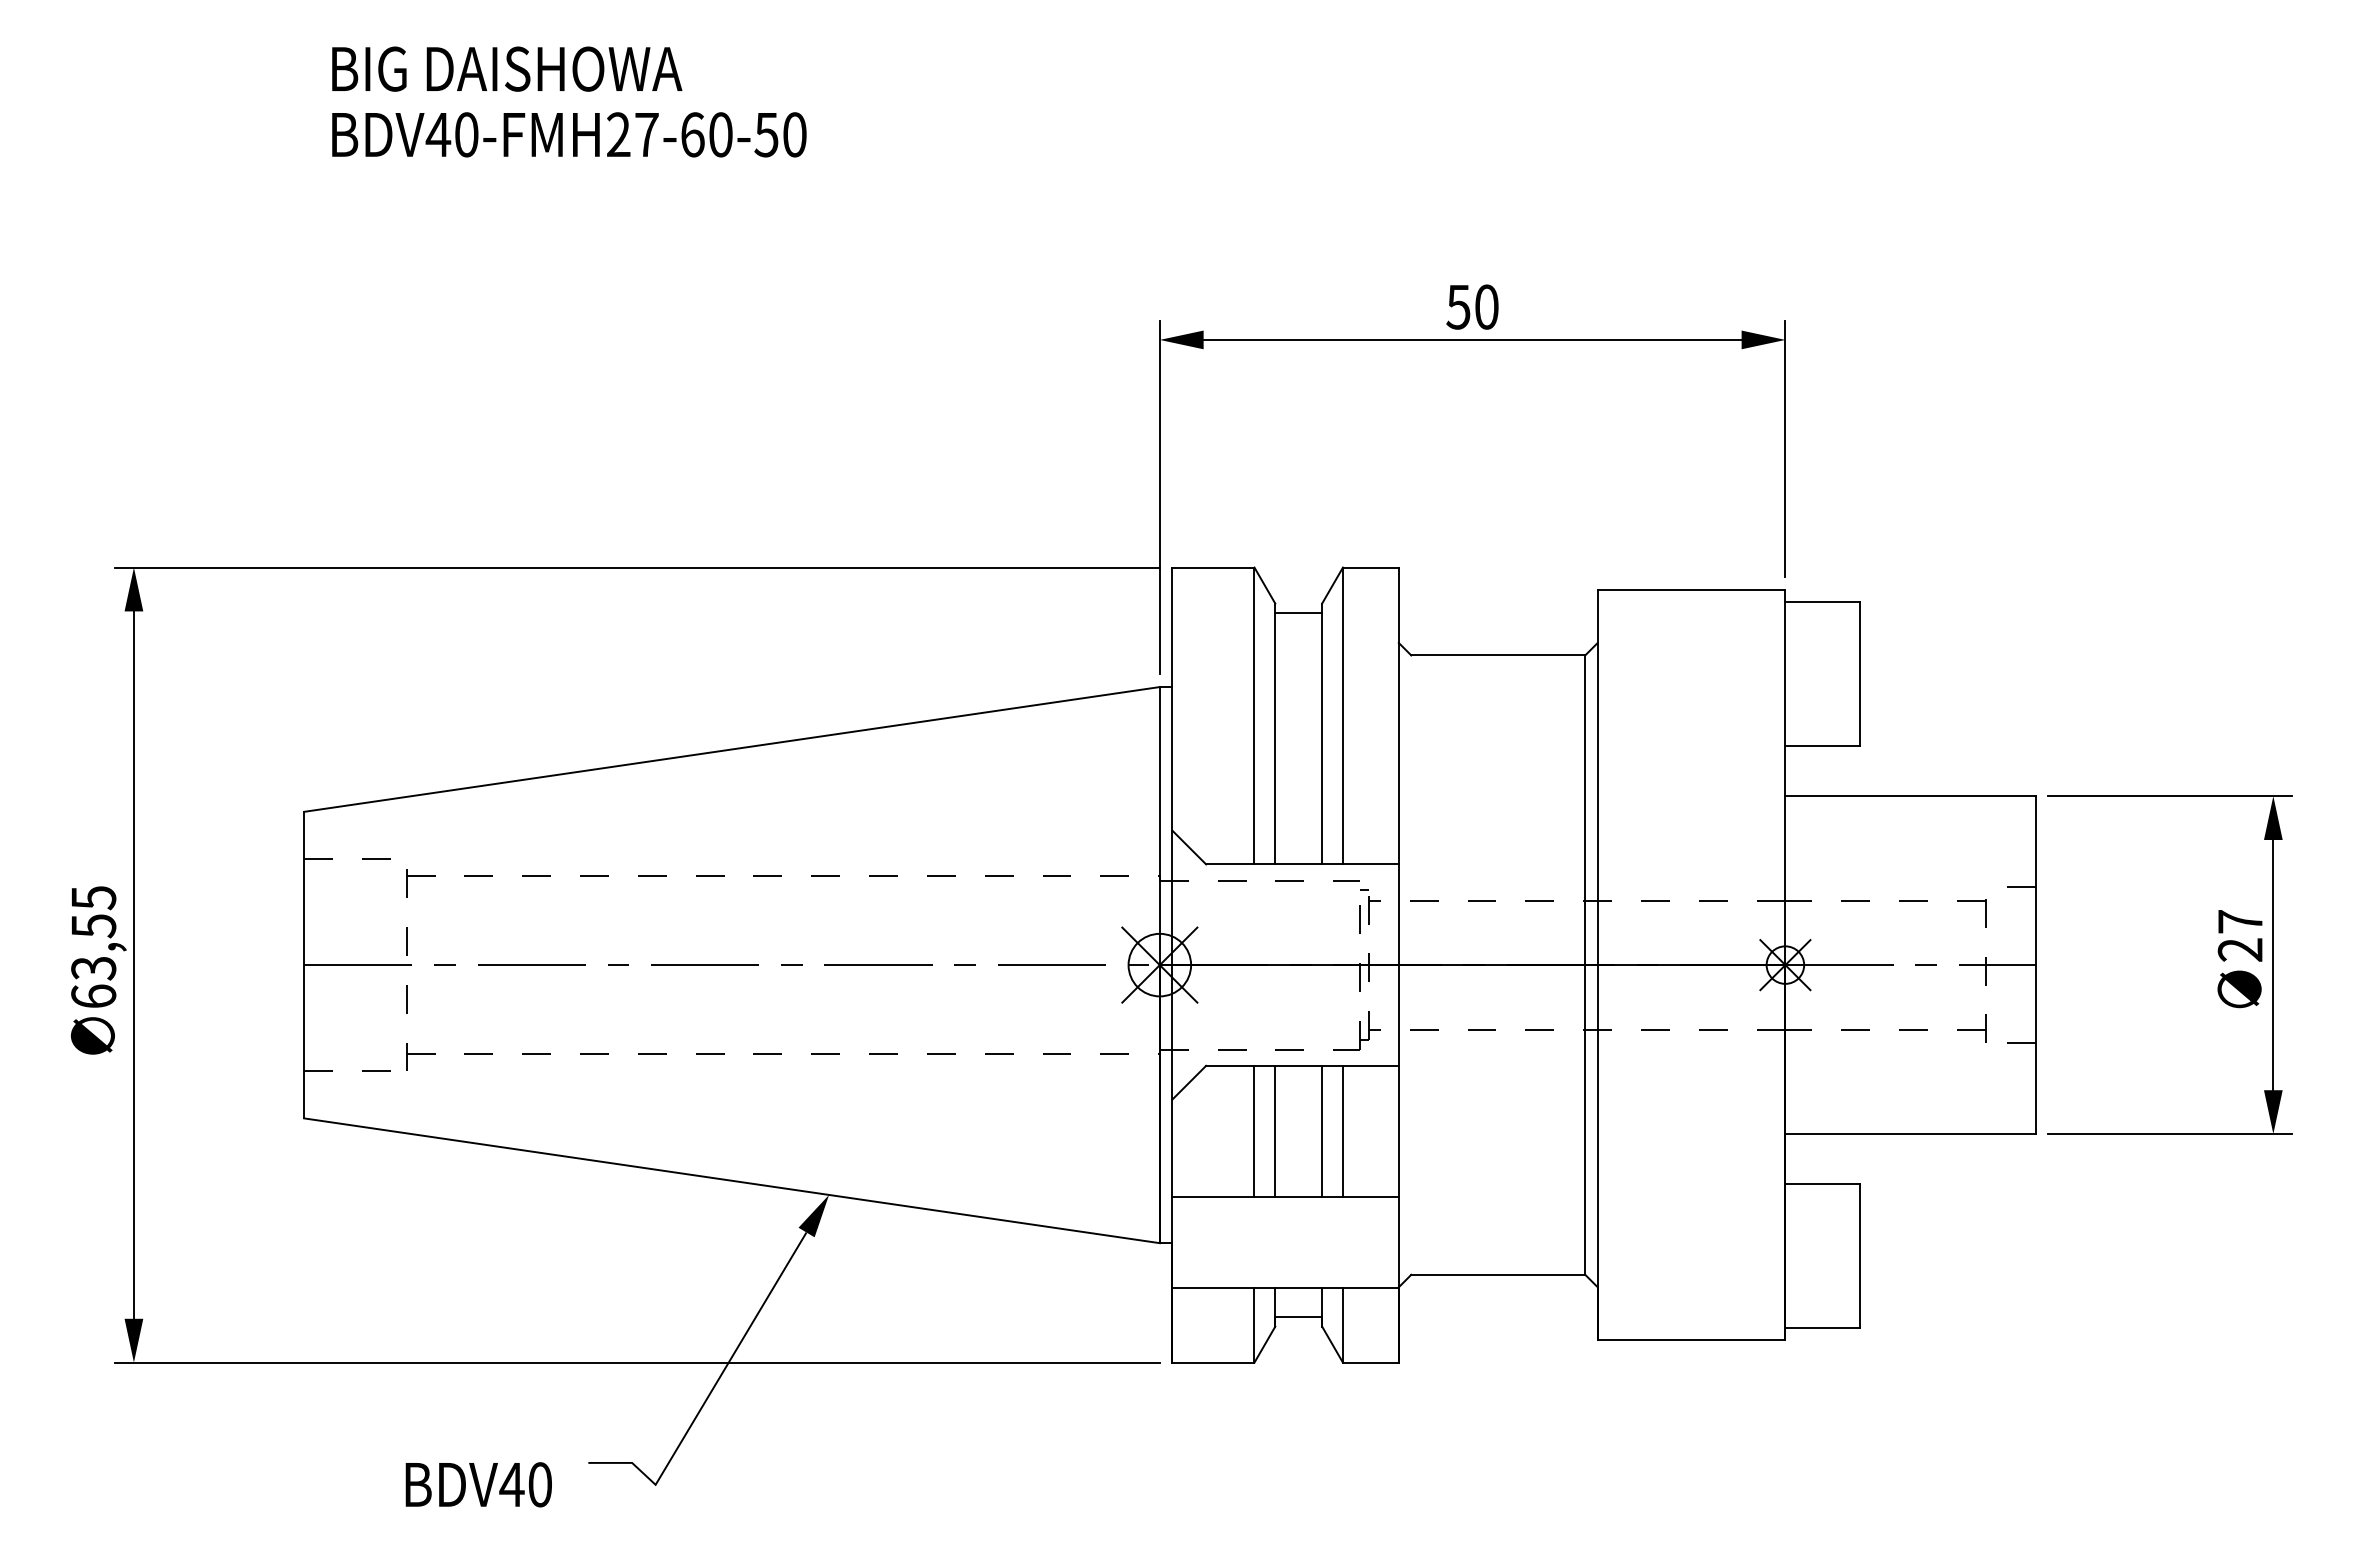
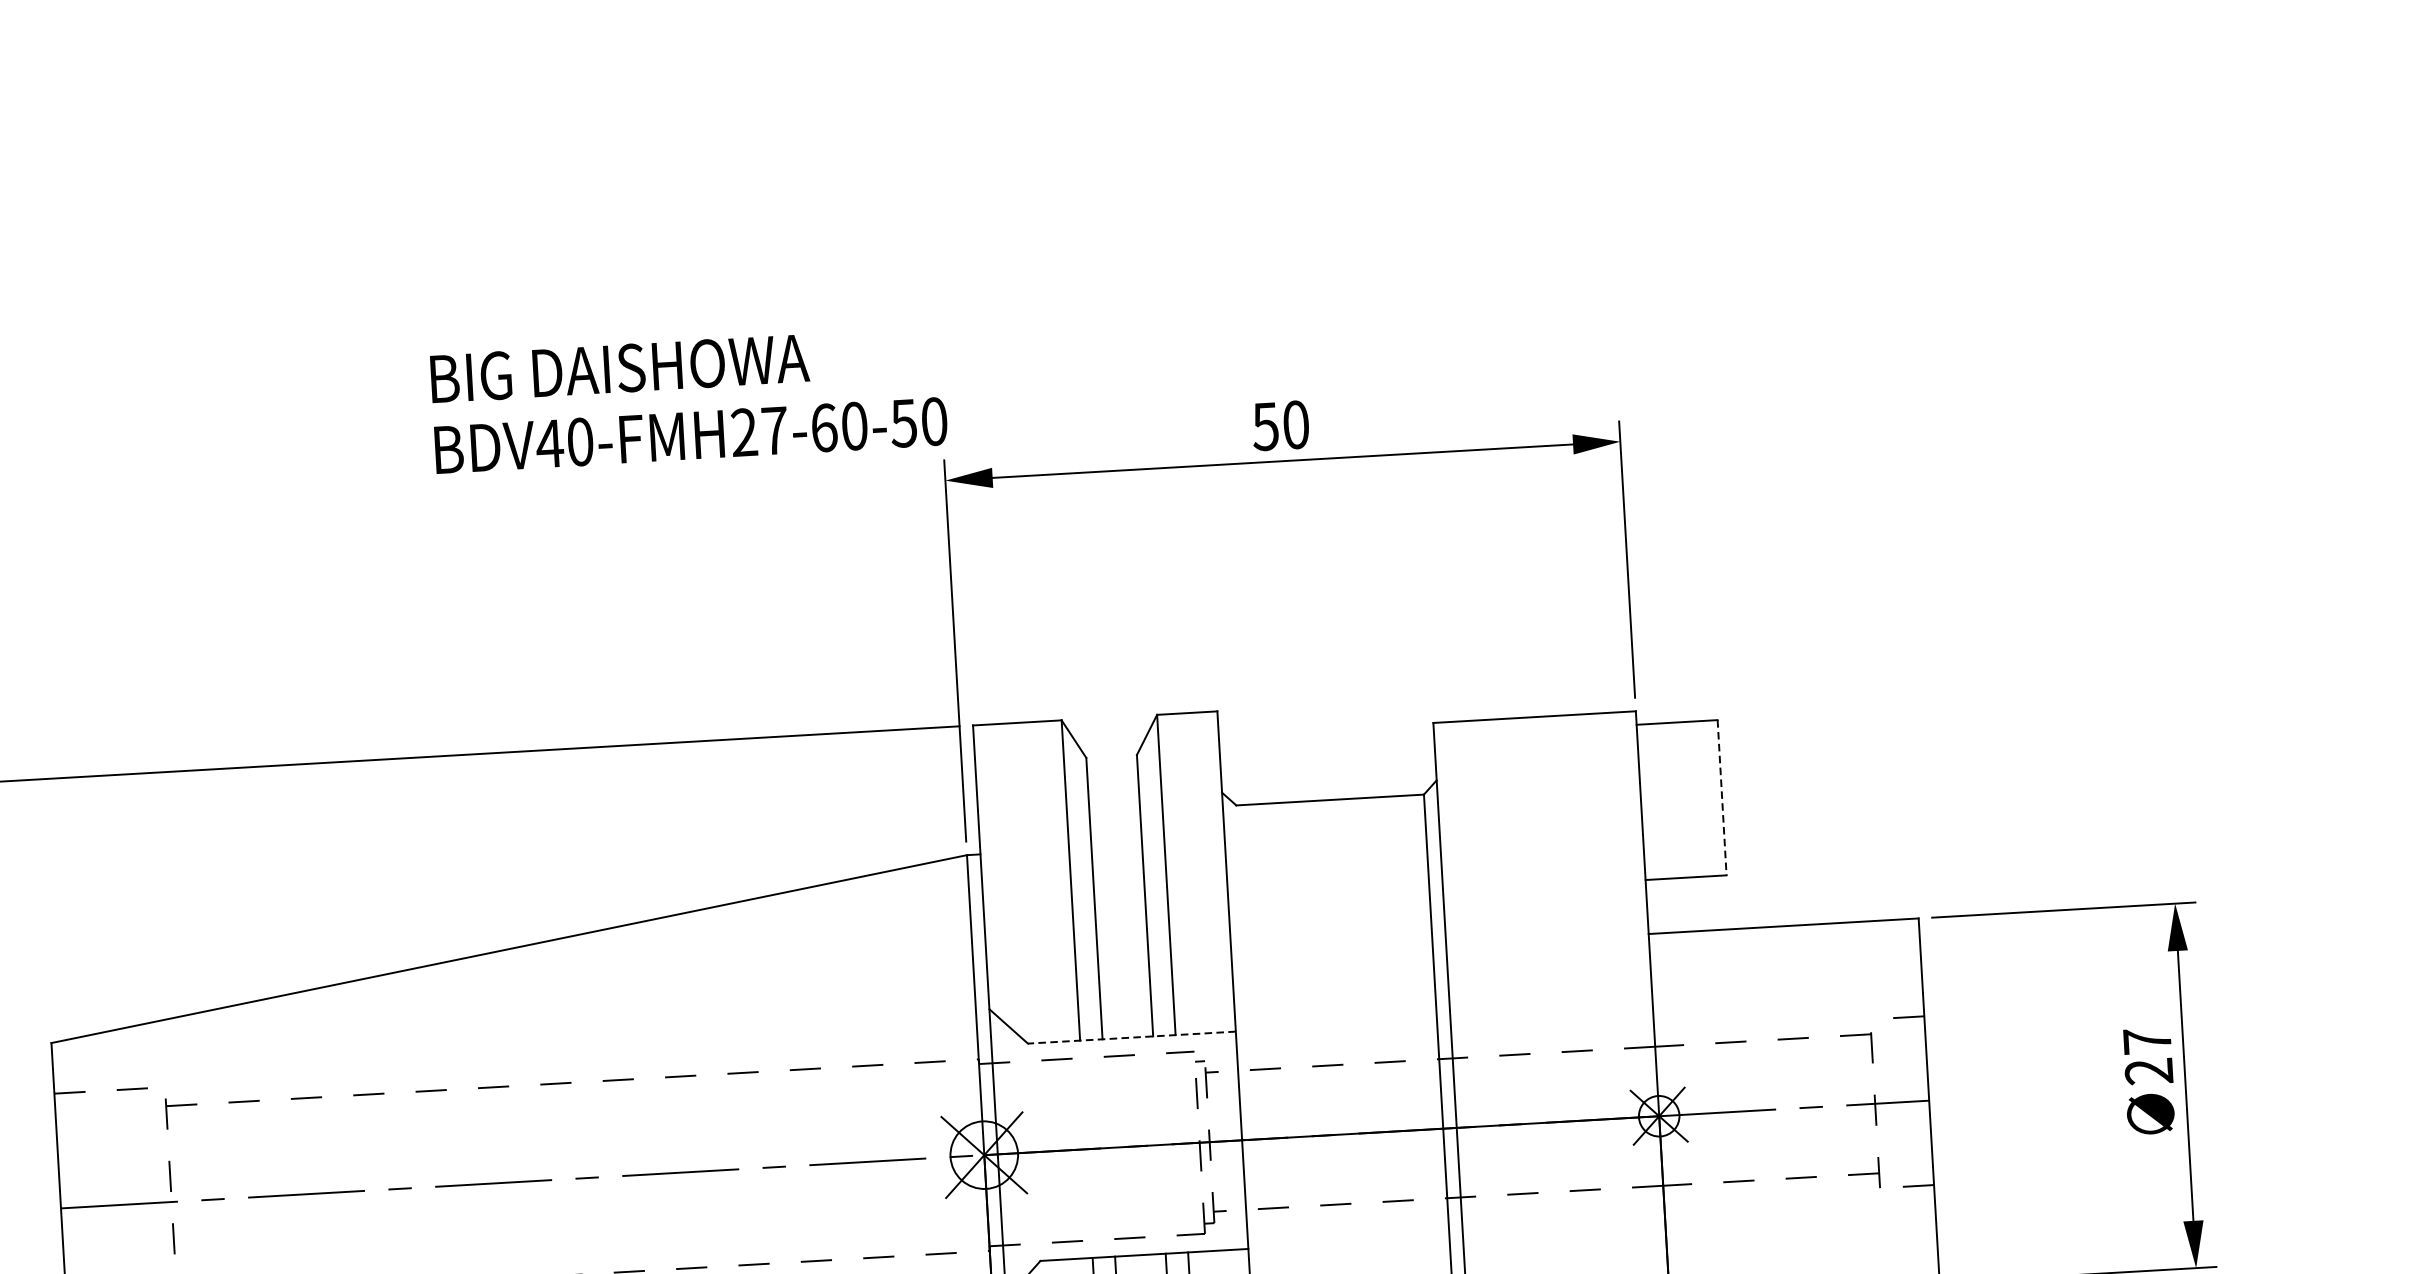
text: (569, 101) -> (689, 399), moved
line: (1298, 613) -> (1112, 767), removed
line: (1860, 674) -> (1722, 798), solid -> dashed
line: (1301, 864) -> (1130, 1037), solid -> dashed

